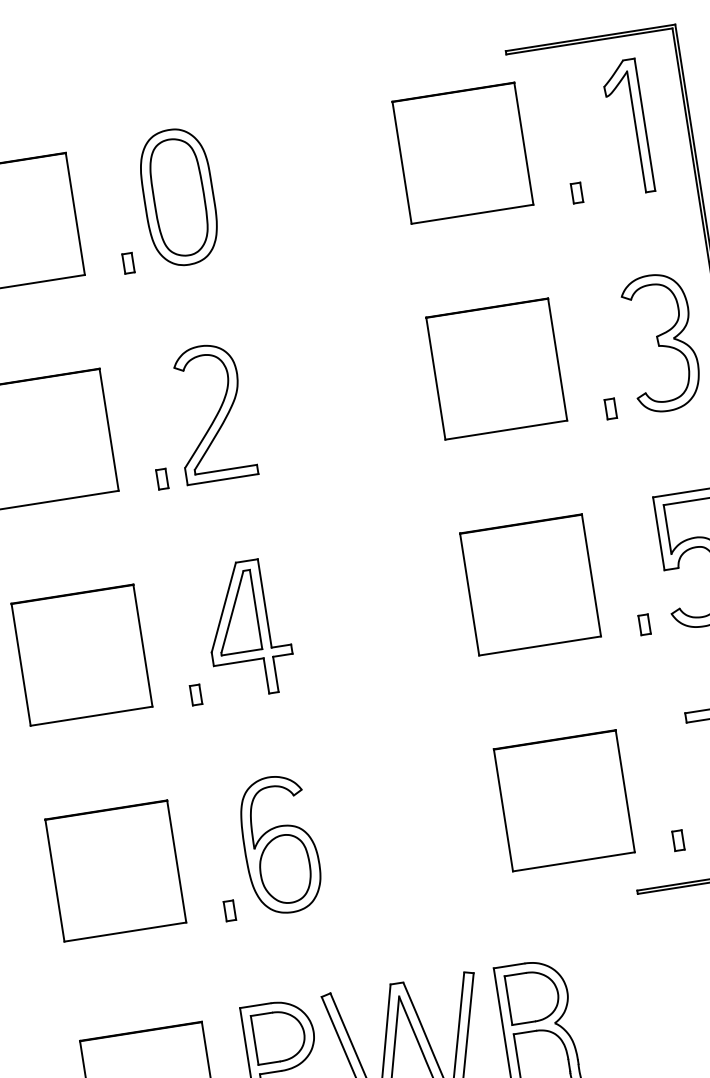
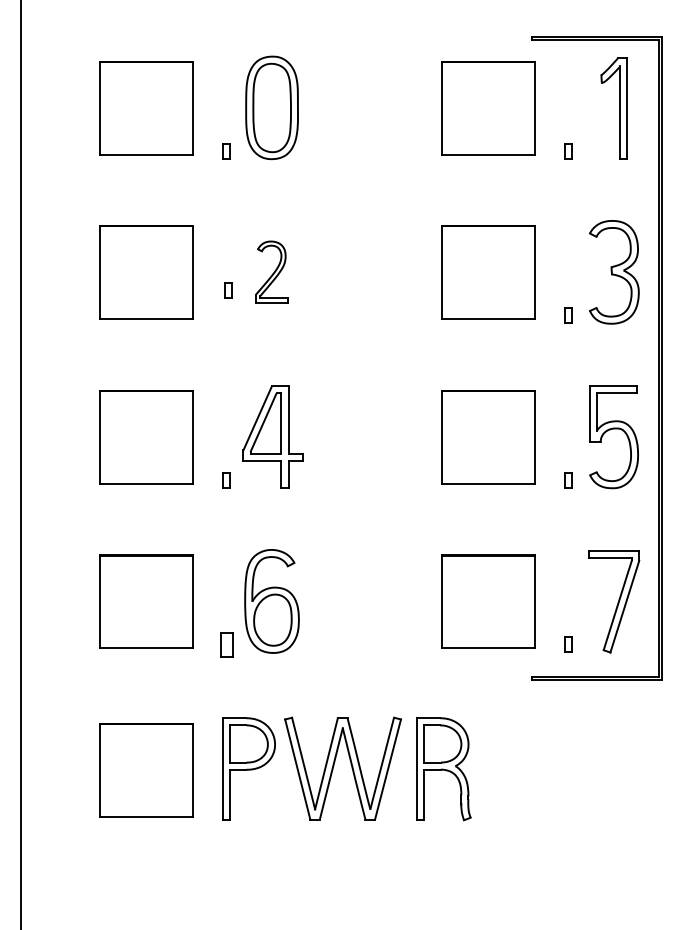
part: (211, 412) -> (271, 271), size x0.6
part: (161, 479) -> (228, 290), moved
part: (229, 910) -> (226, 644), size x1.6

